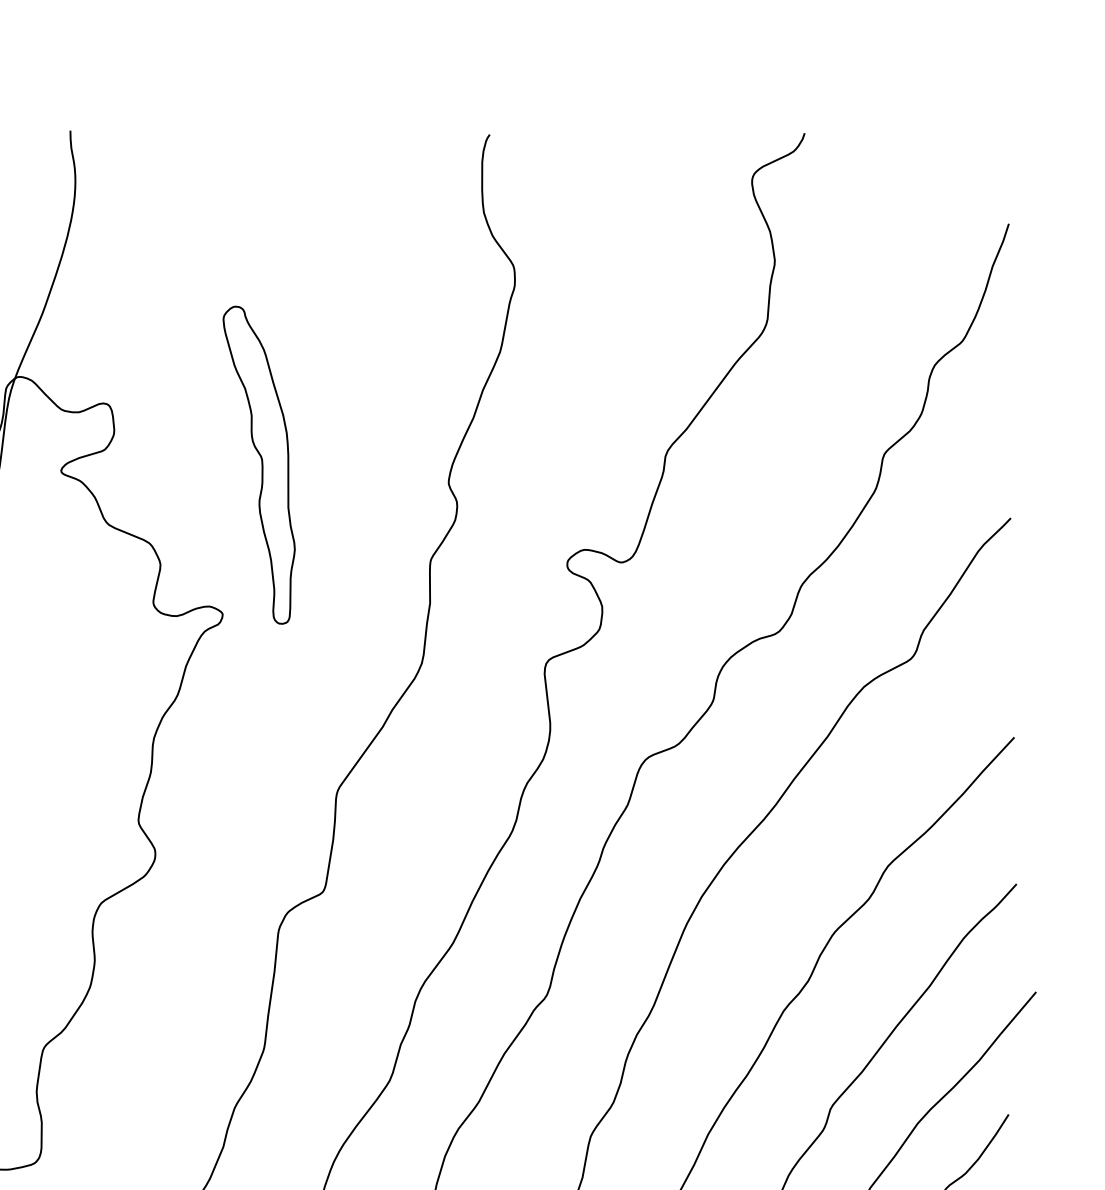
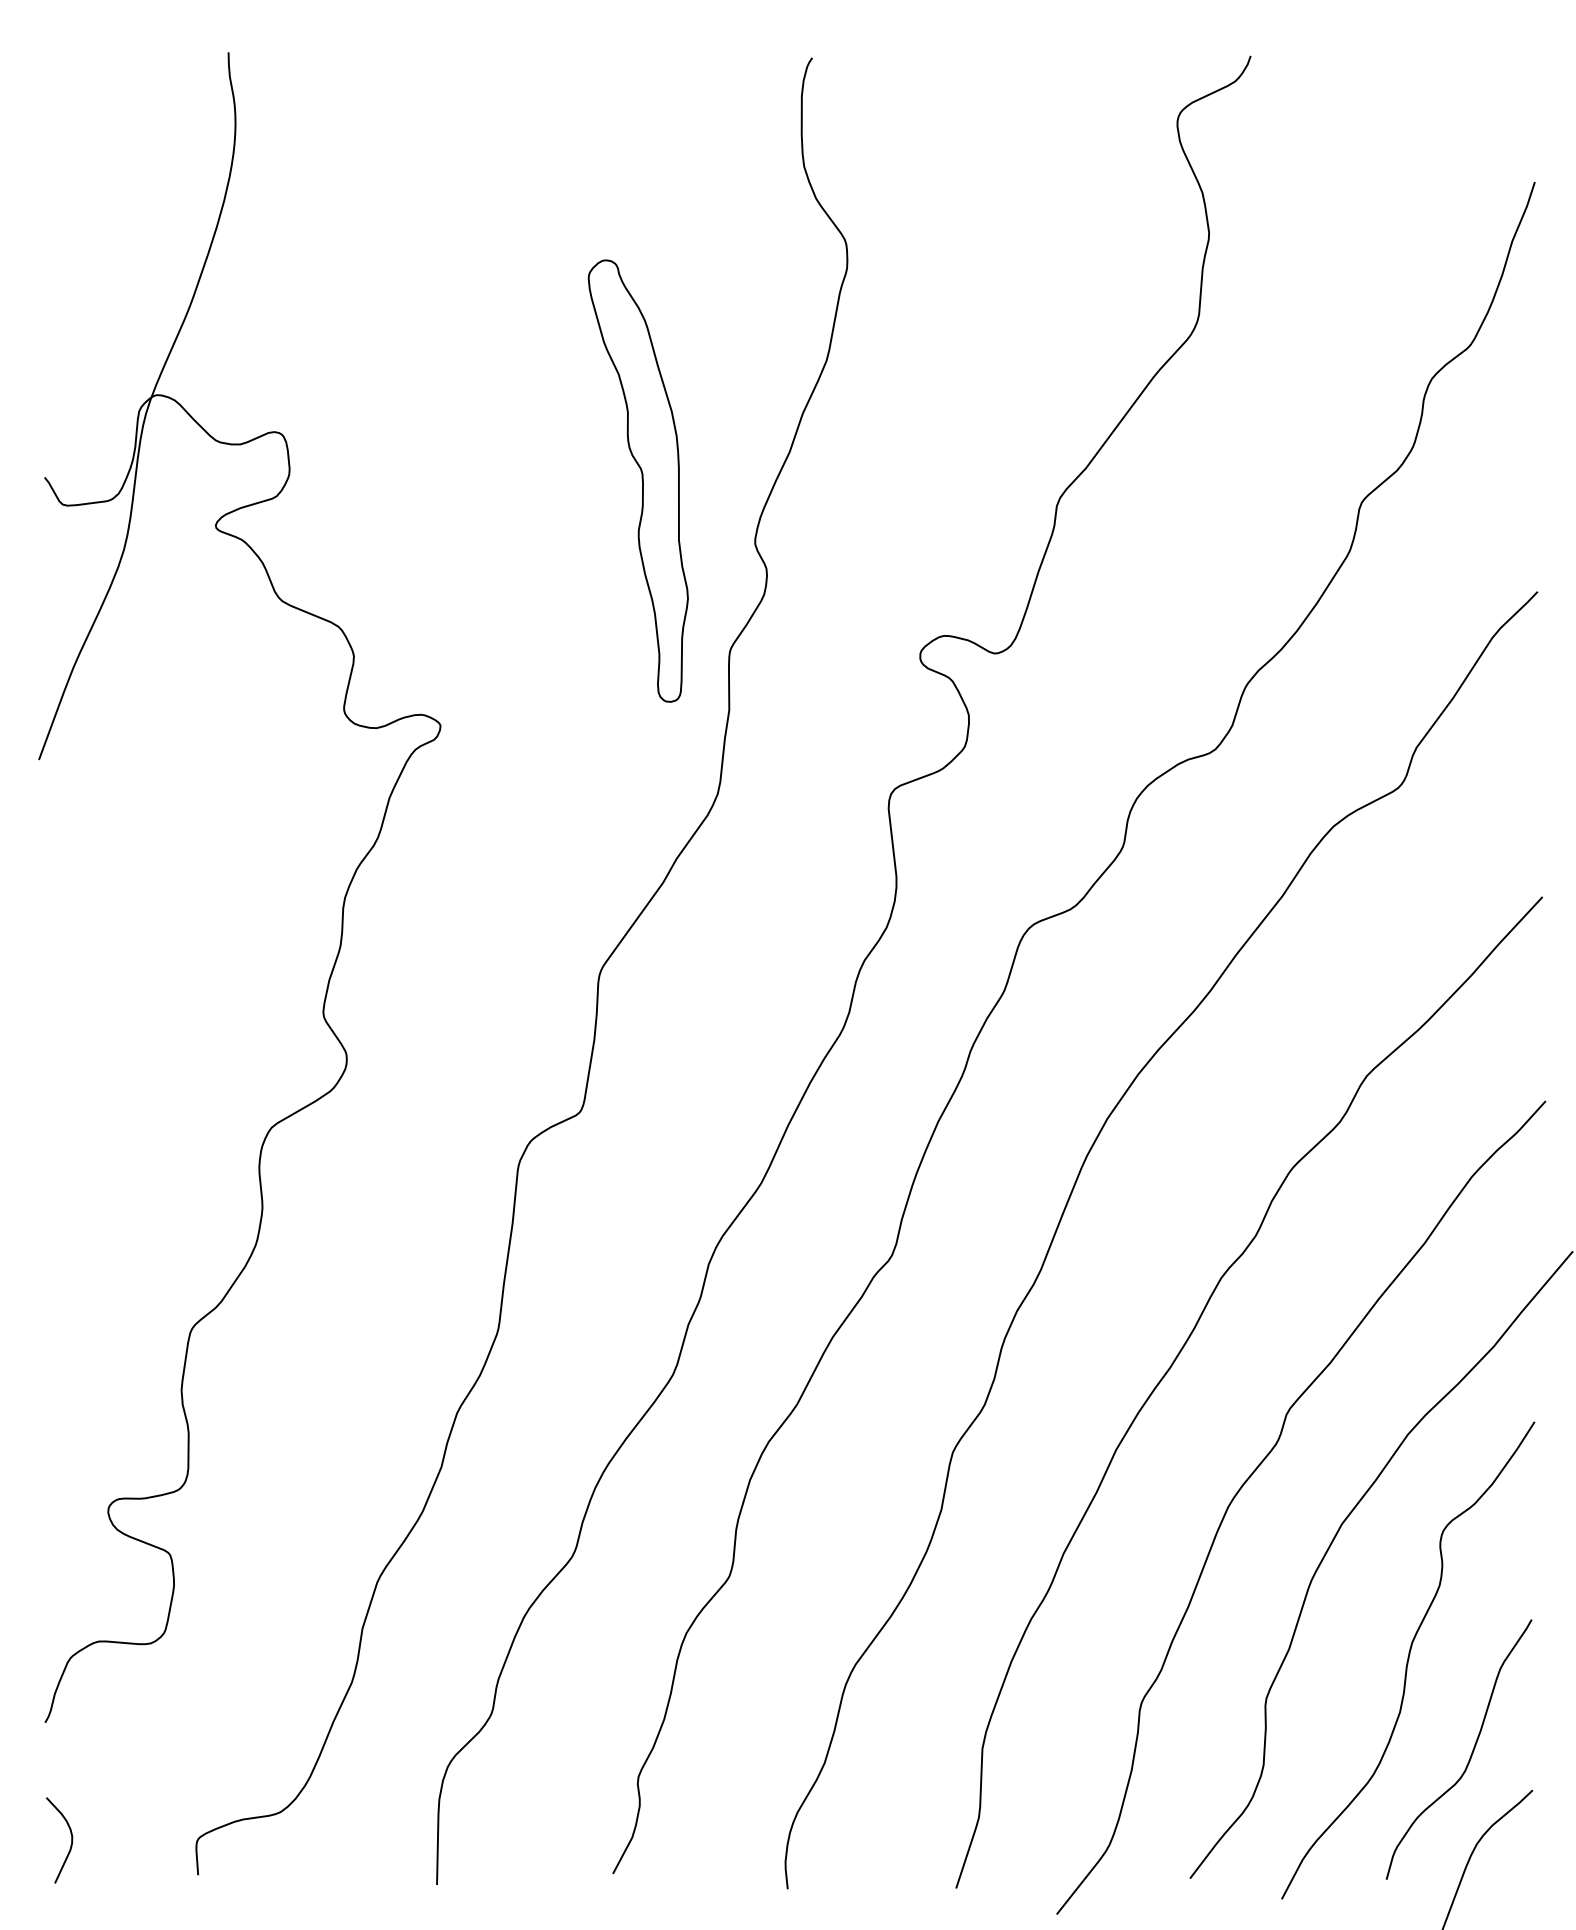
part: (258, 464) -> (637, 480), moved

